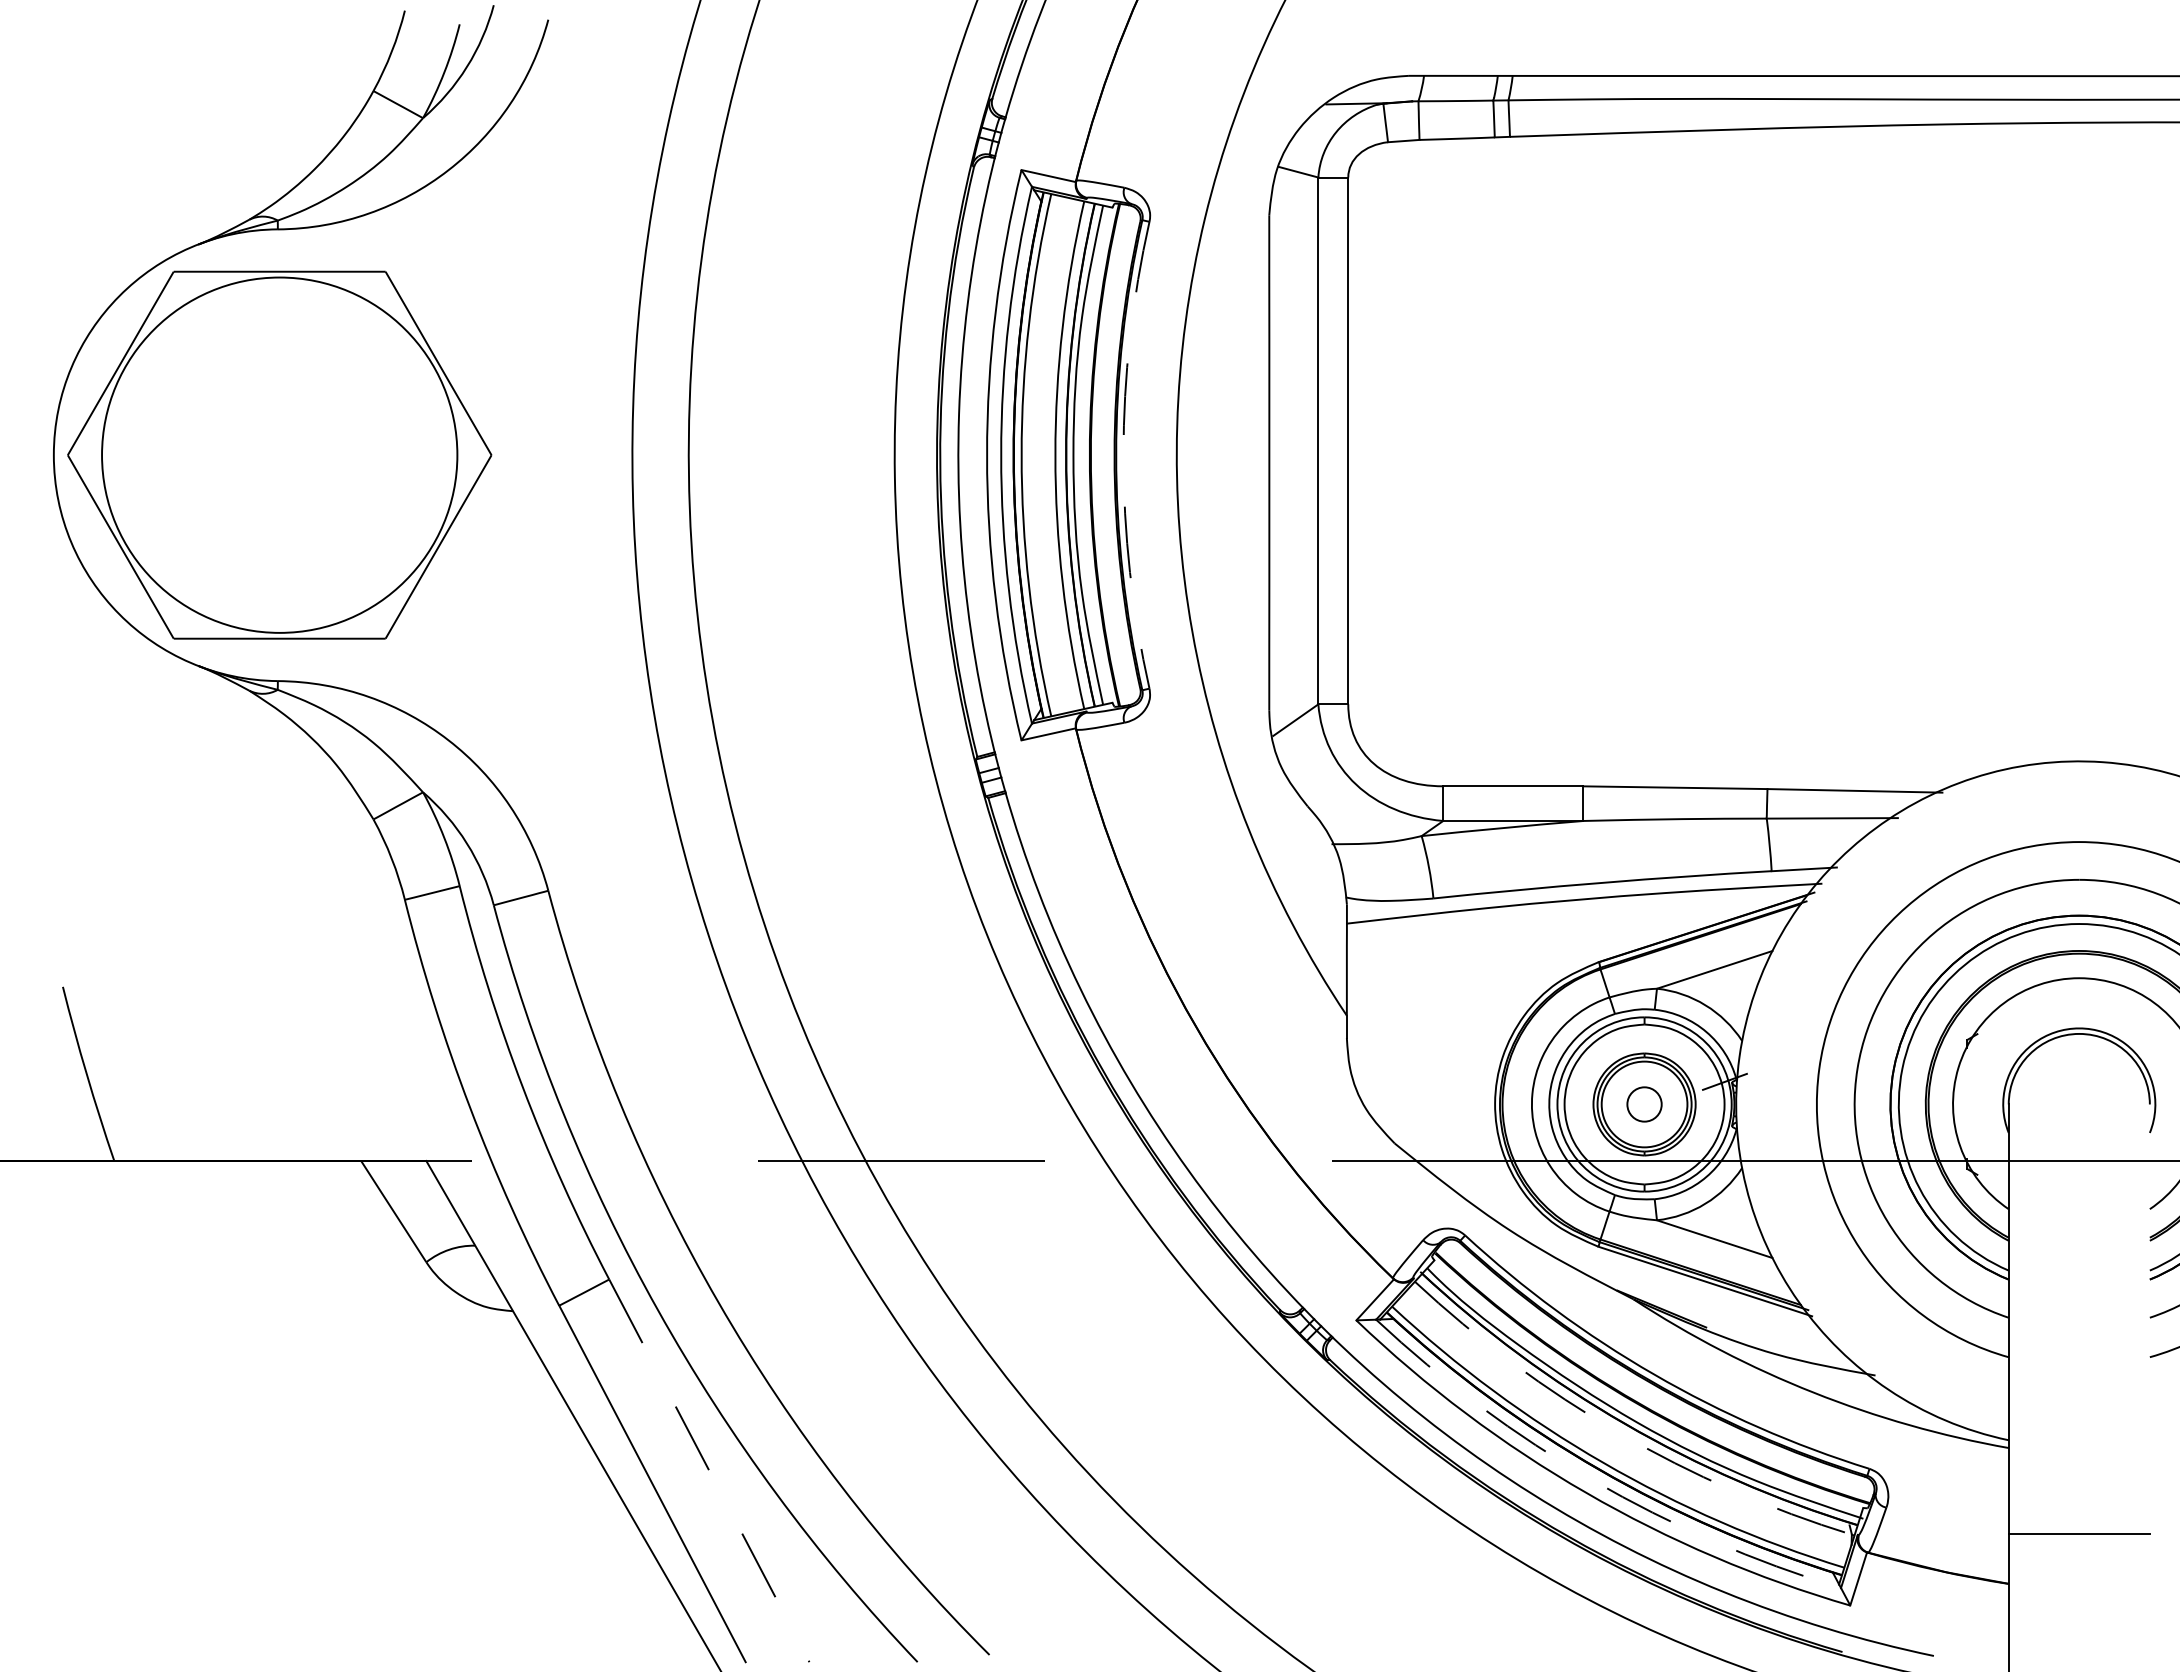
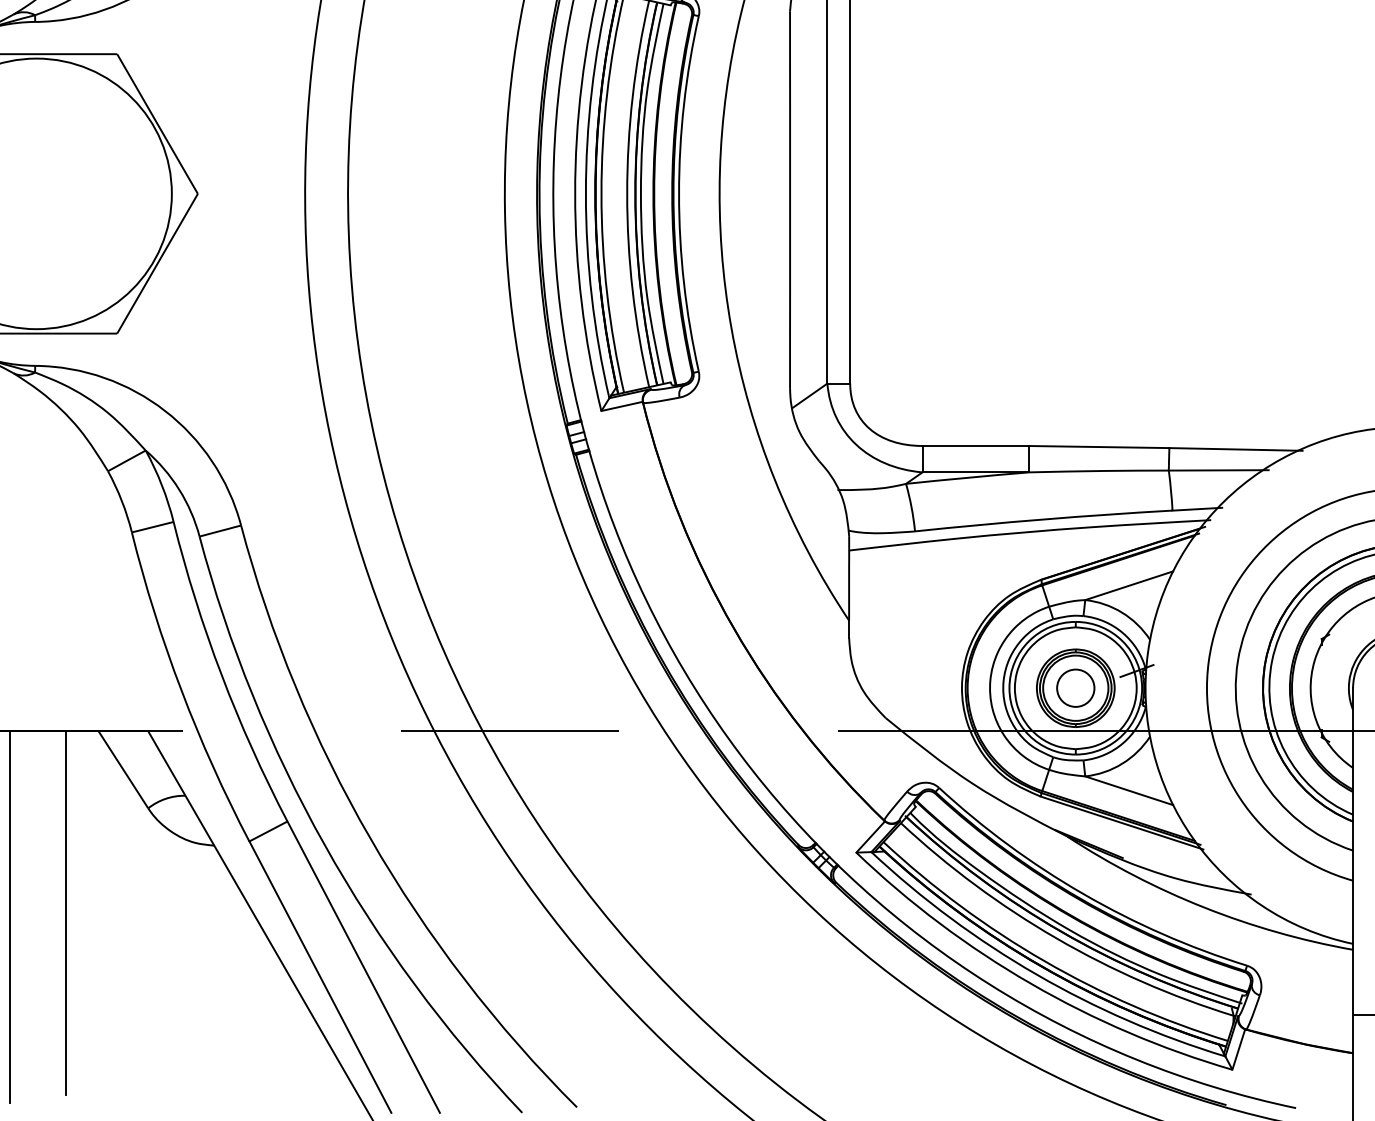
arc: (1123, 455) -> (679, 194), dashed -> solid
circle: (1644, 1104) -> (1075, 688), size x1.43
line: (318, 1399) -> (66, 912), added
line: (245, 1404) -> (10, 916), added
arc: (1619, 1432) -> (1056, 937), dashed -> solid
line: (709, 1470) -> (363, 966), dashed -> solid
arc: (1593, 1480) -> (1036, 974), dashed -> solid

